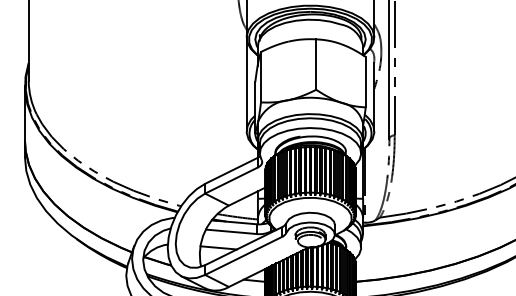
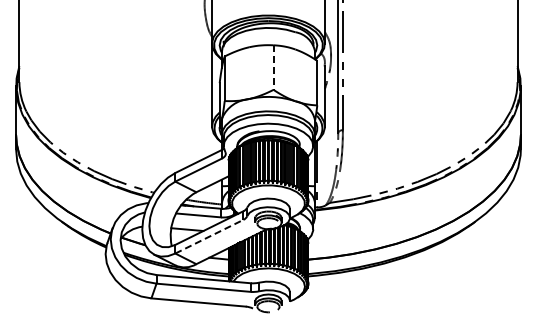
line: (316, 65) -> (273, 68), solid -> dashed
line: (243, 255) -> (209, 236), solid -> dashed

